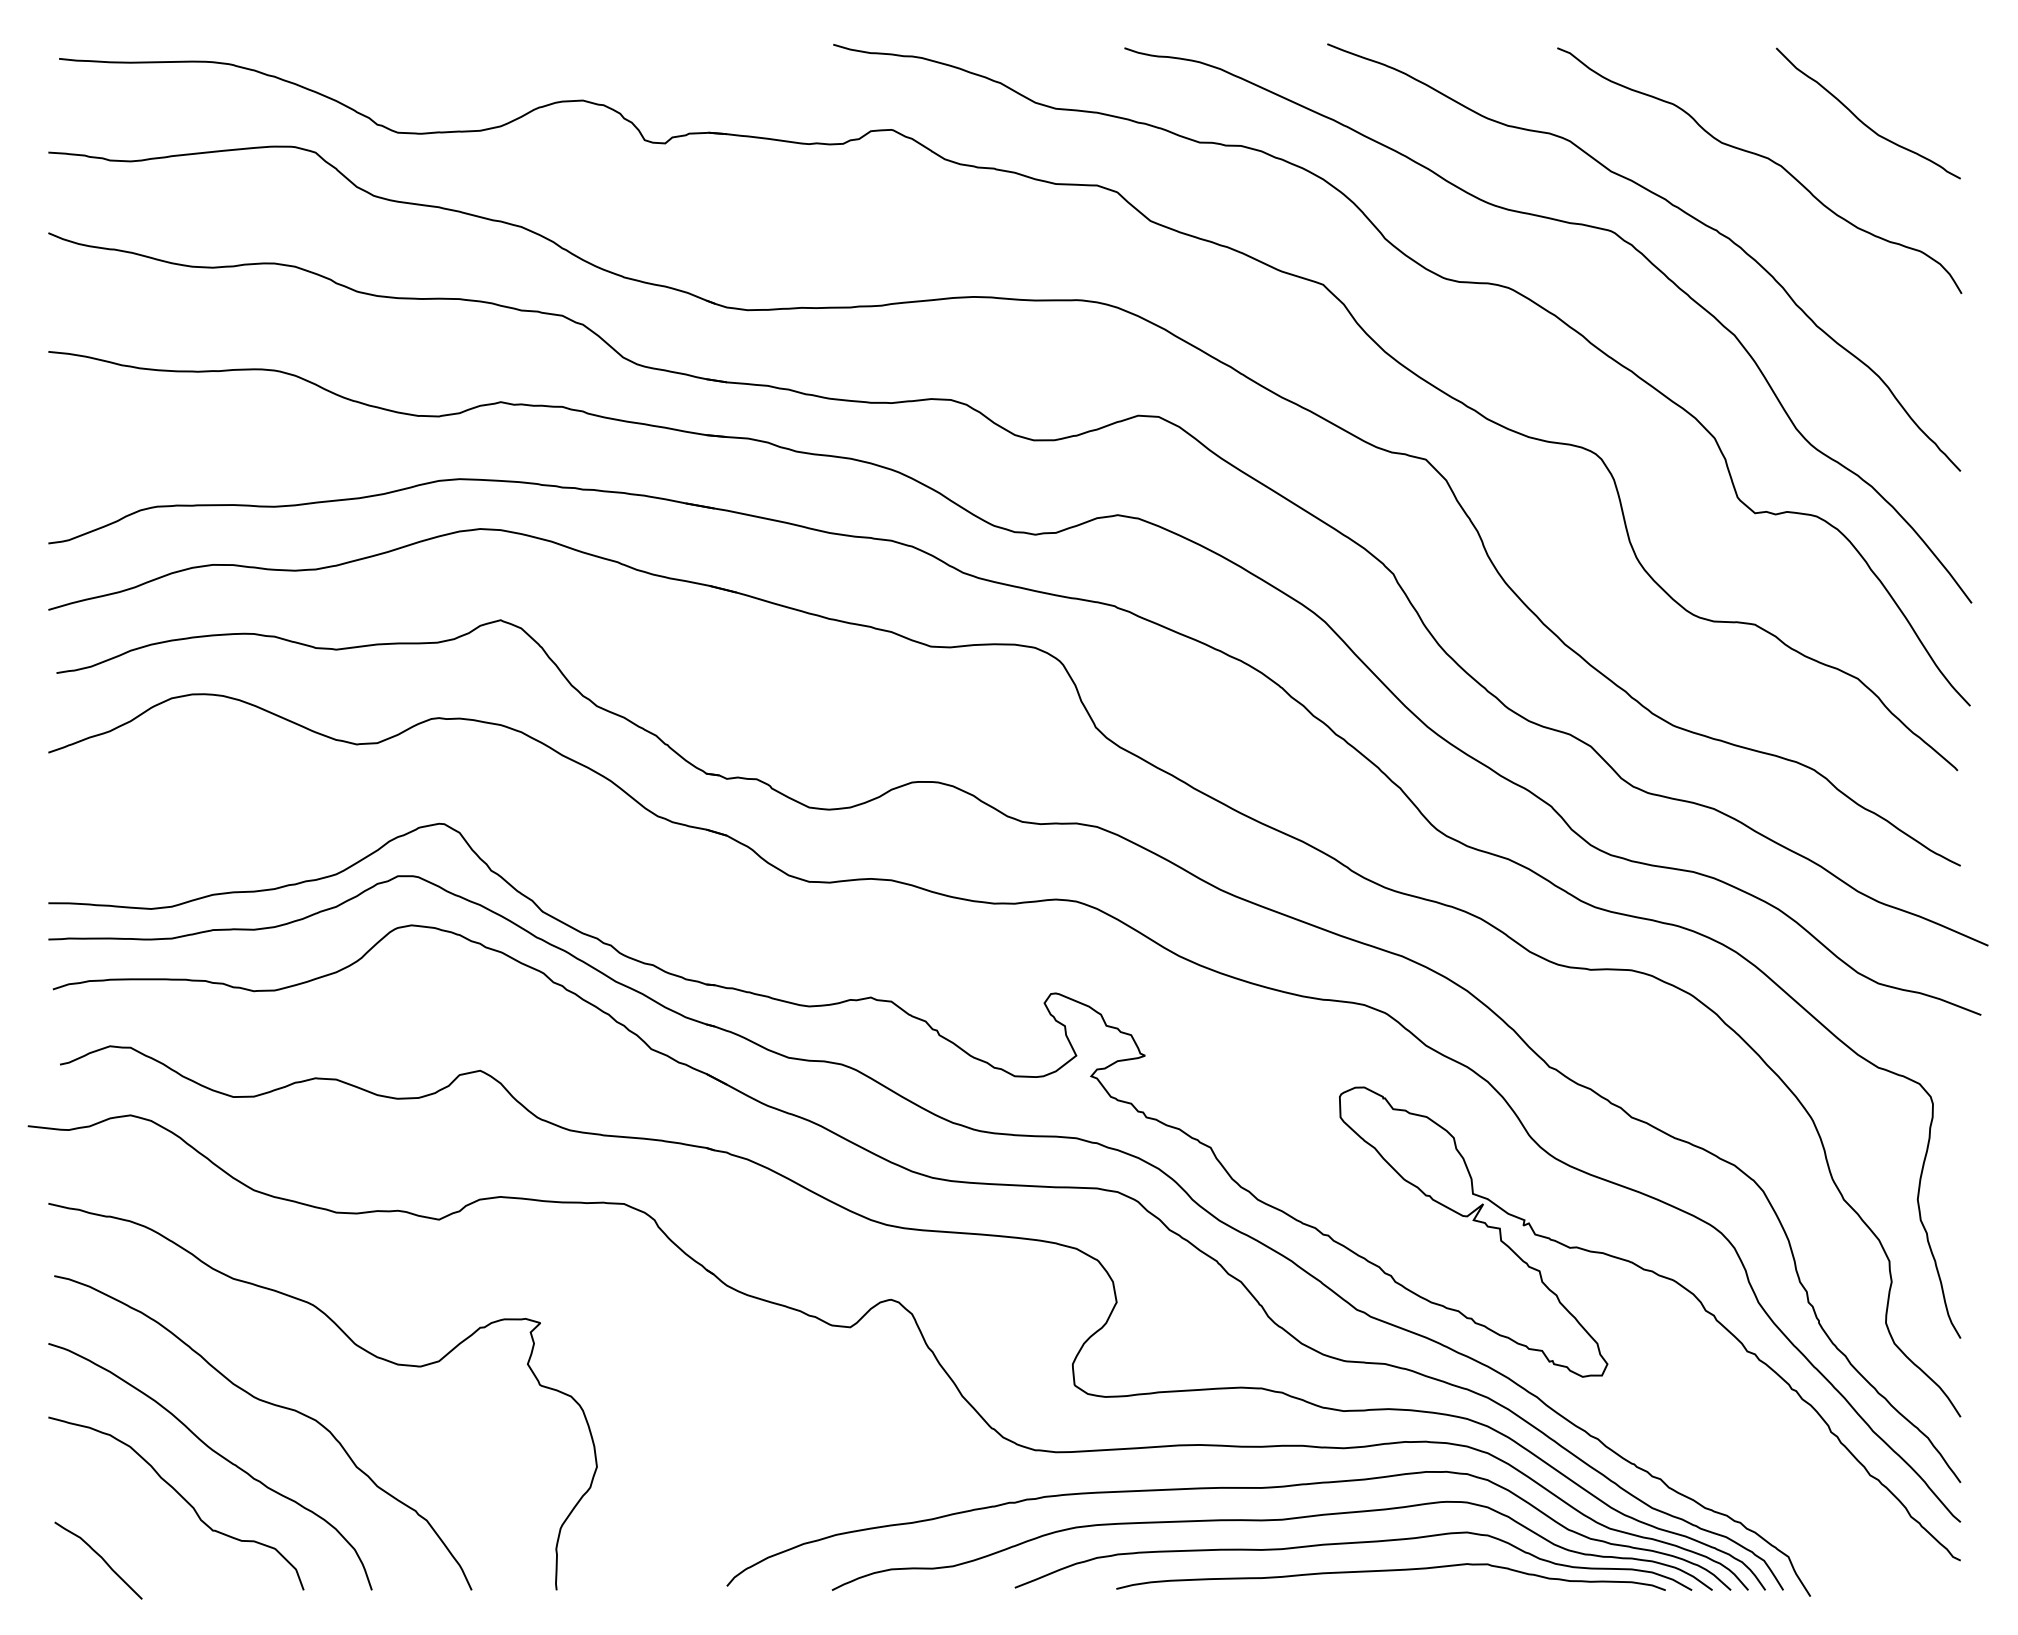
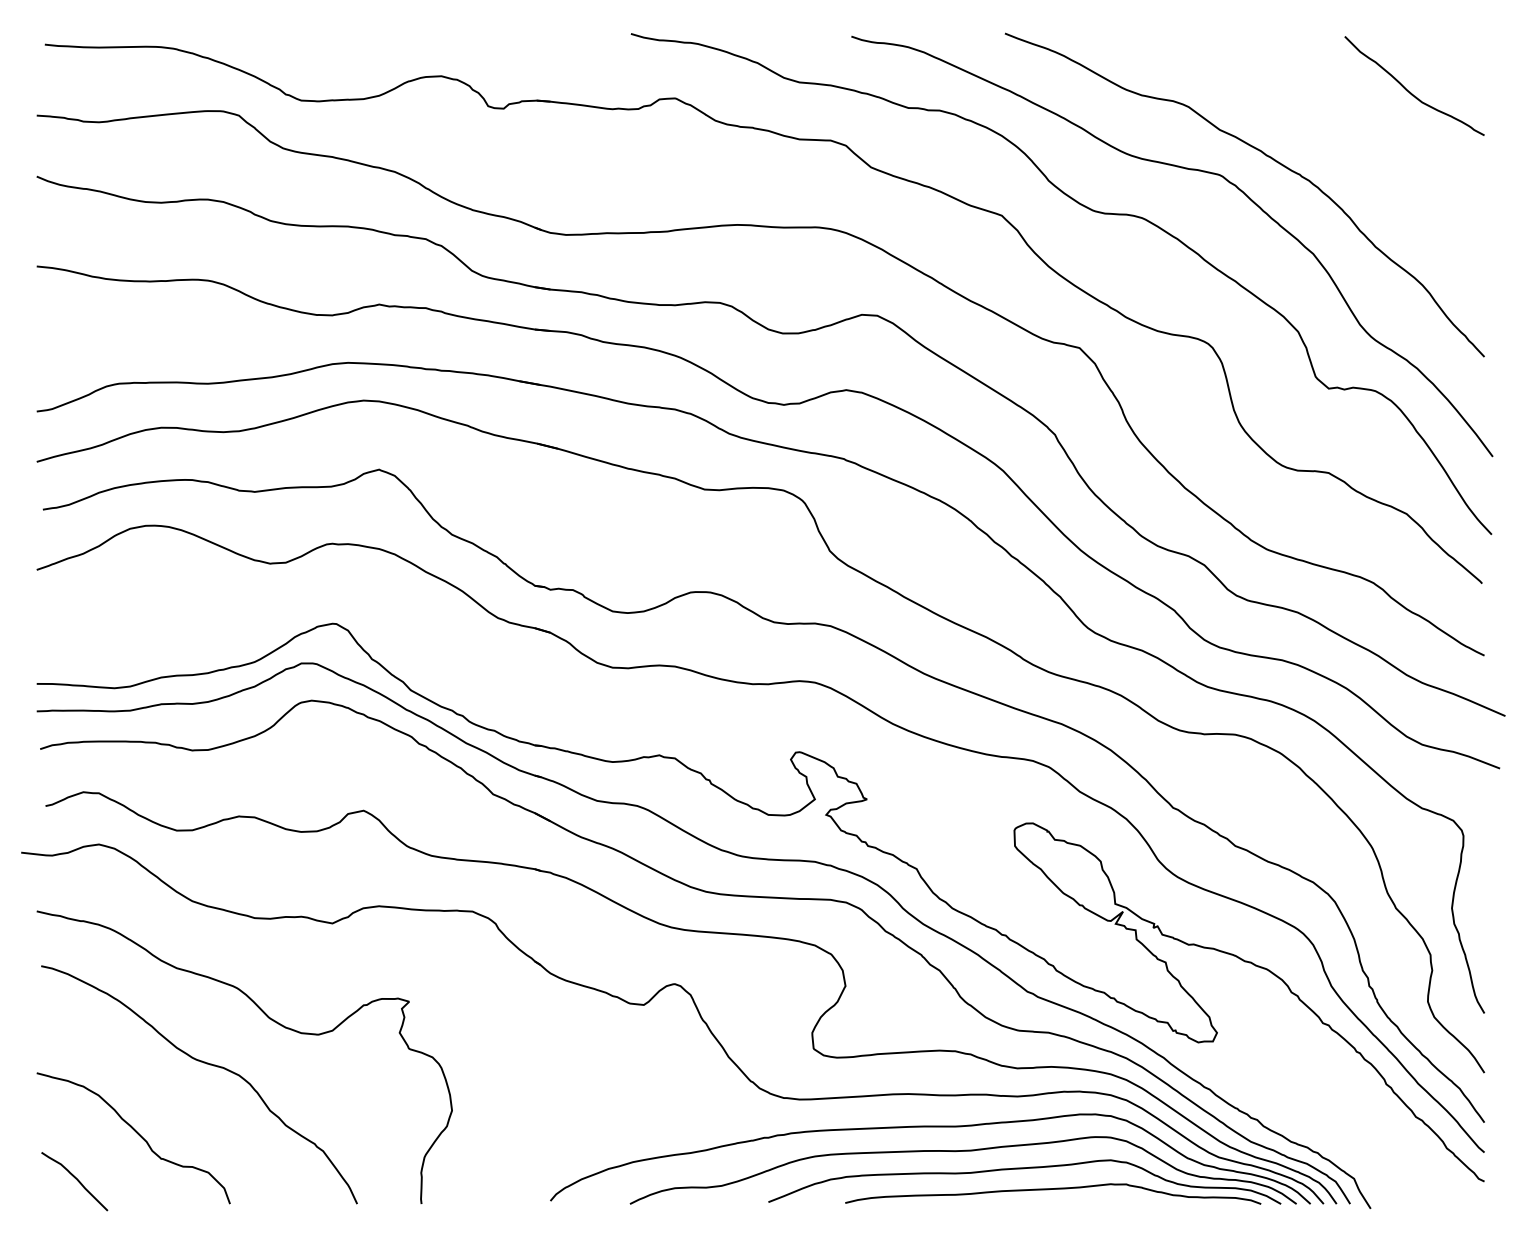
curve: (1765, 159) -> (1336, 120), removed
curve: (218, 1456) -> (165, 1102), removed

